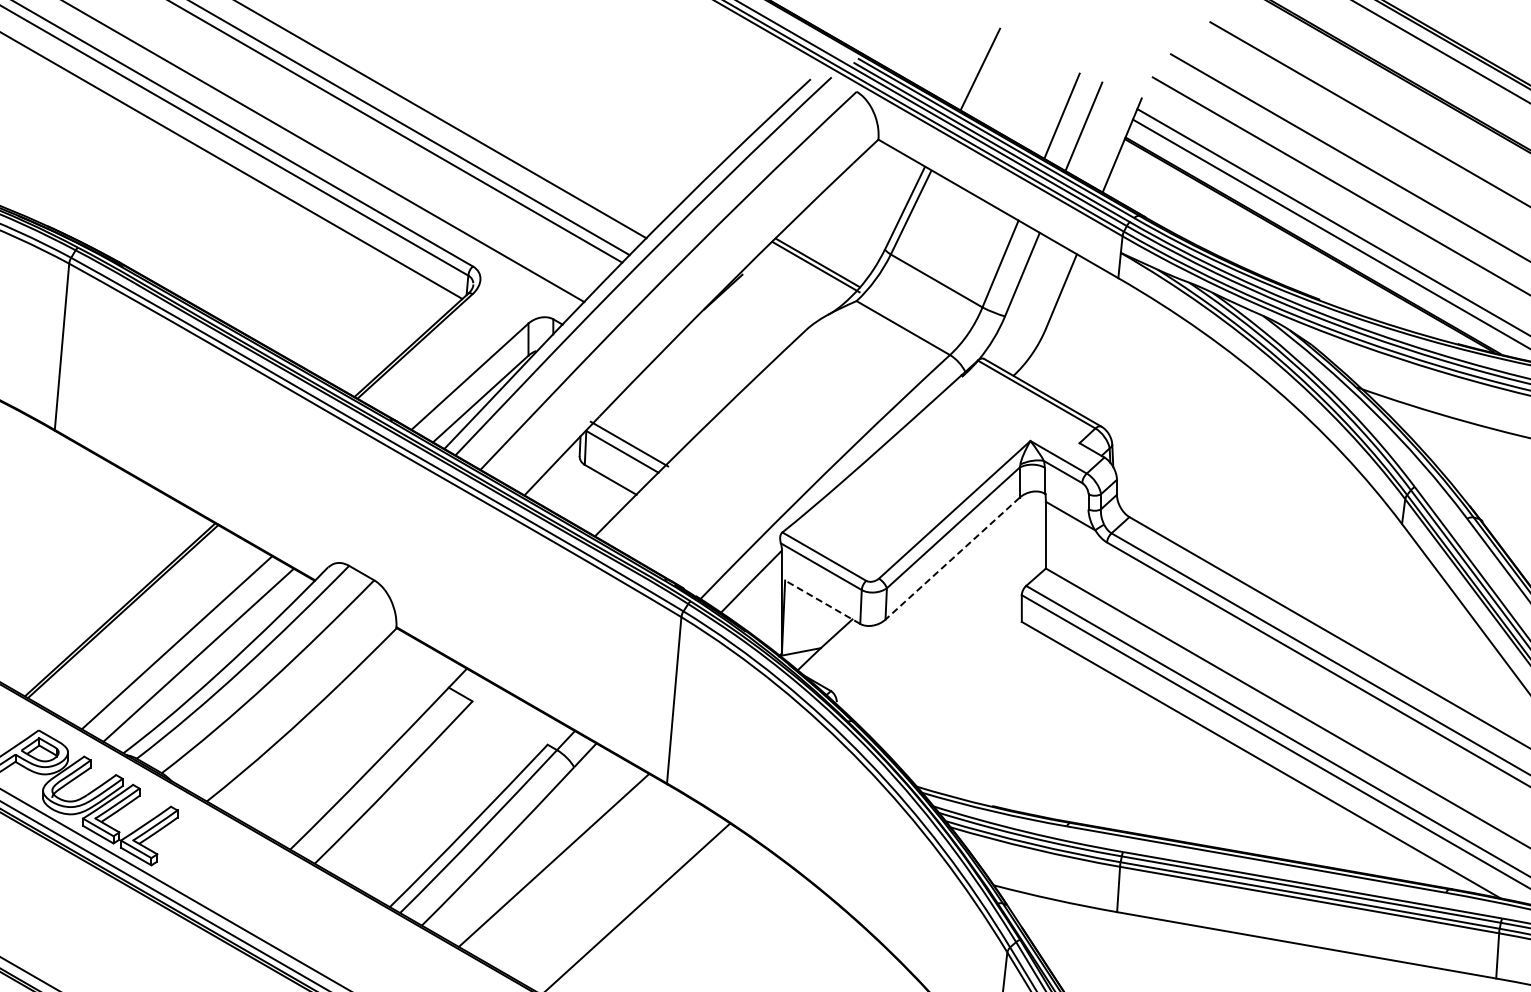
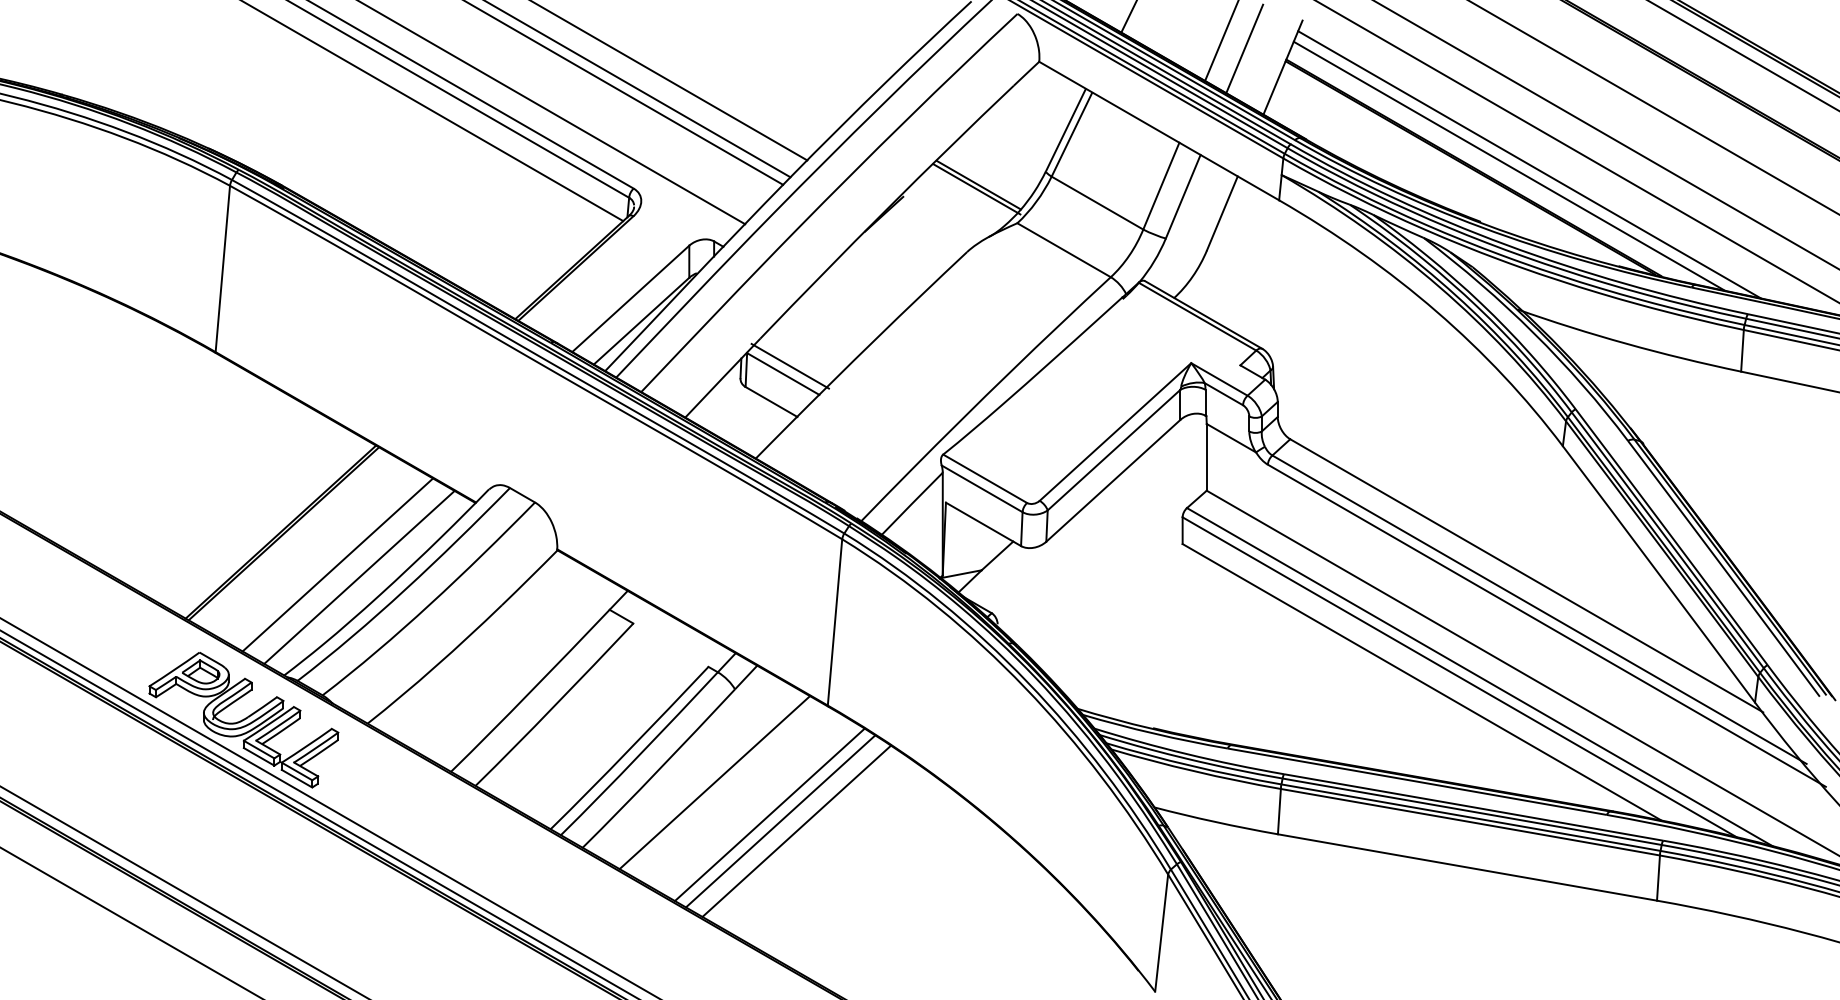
line: (952, 558) -> (1113, 480), dashed -> solid
line: (822, 602) -> (983, 524), dashed -> solid
line: (608, 893) -> (769, 815), added
line: (619, 899) -> (780, 821), added

